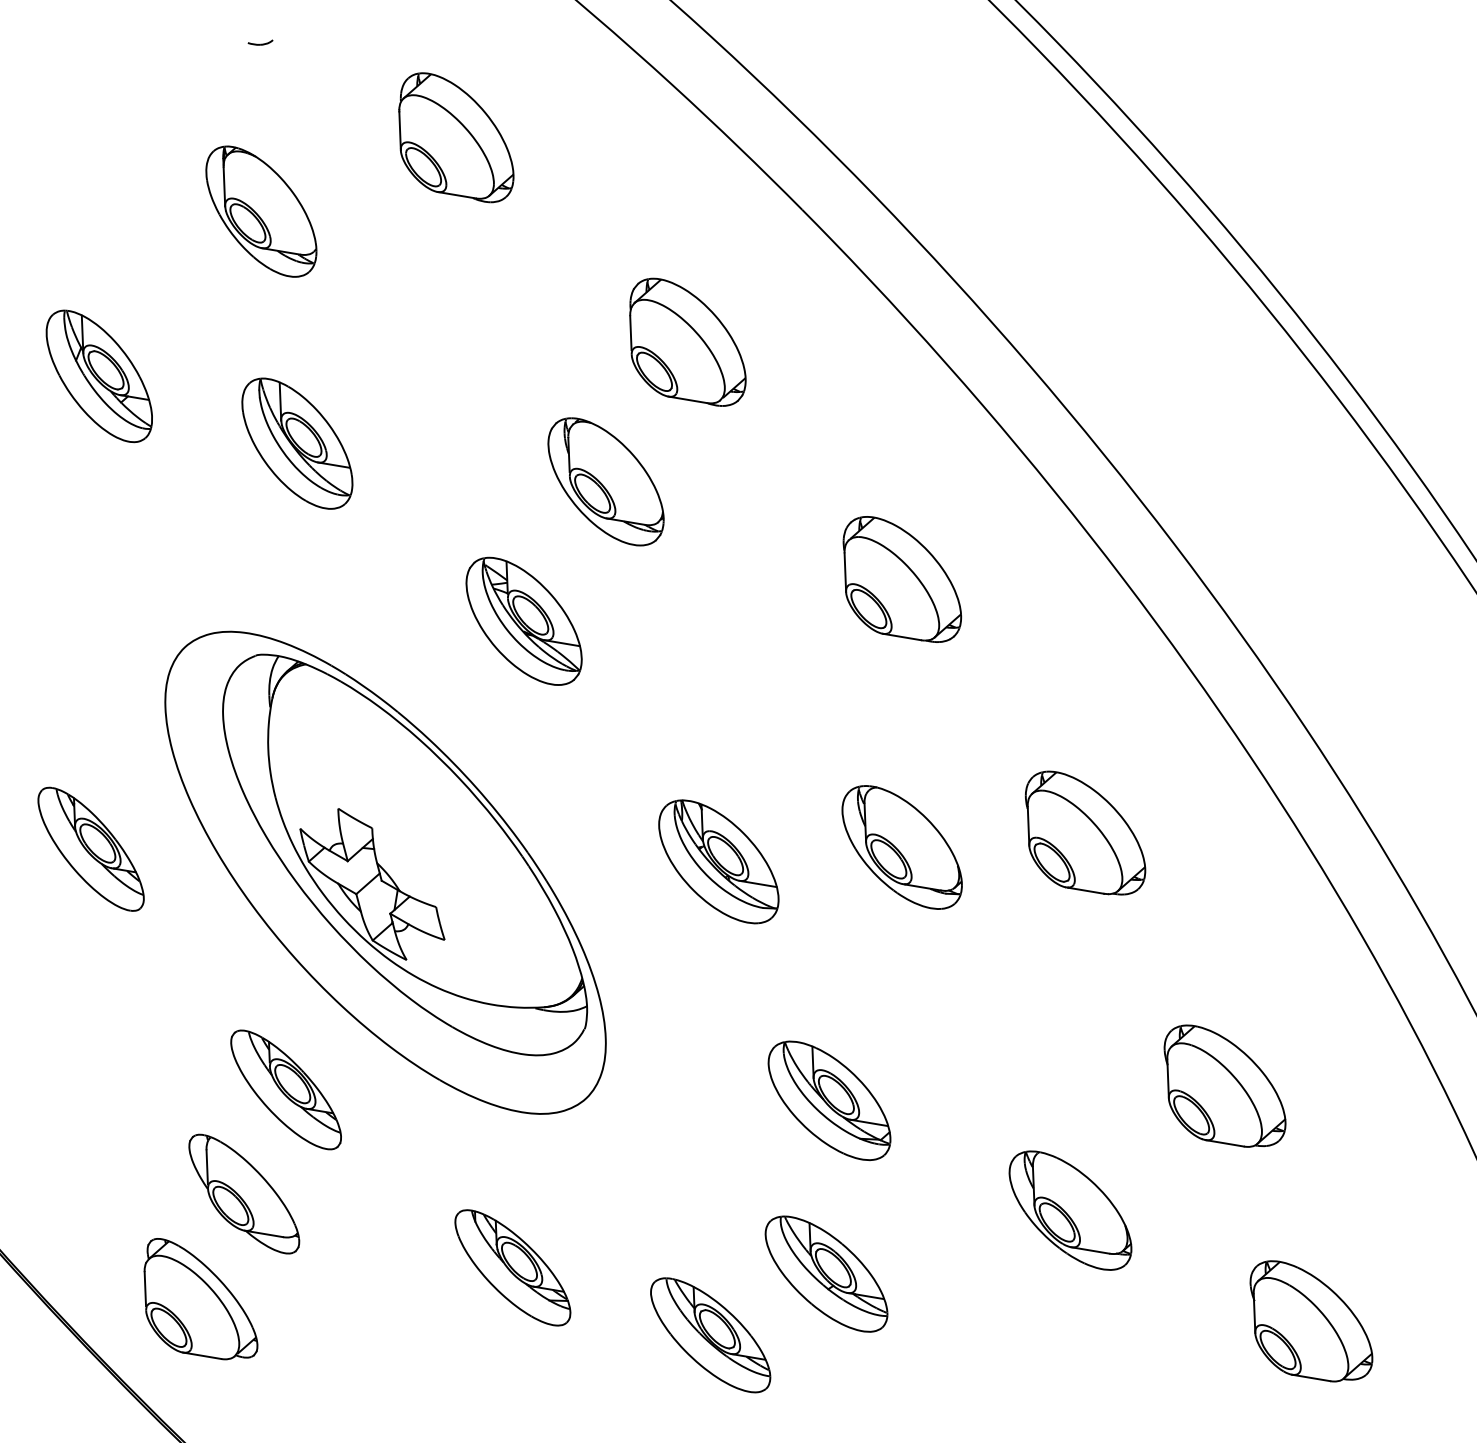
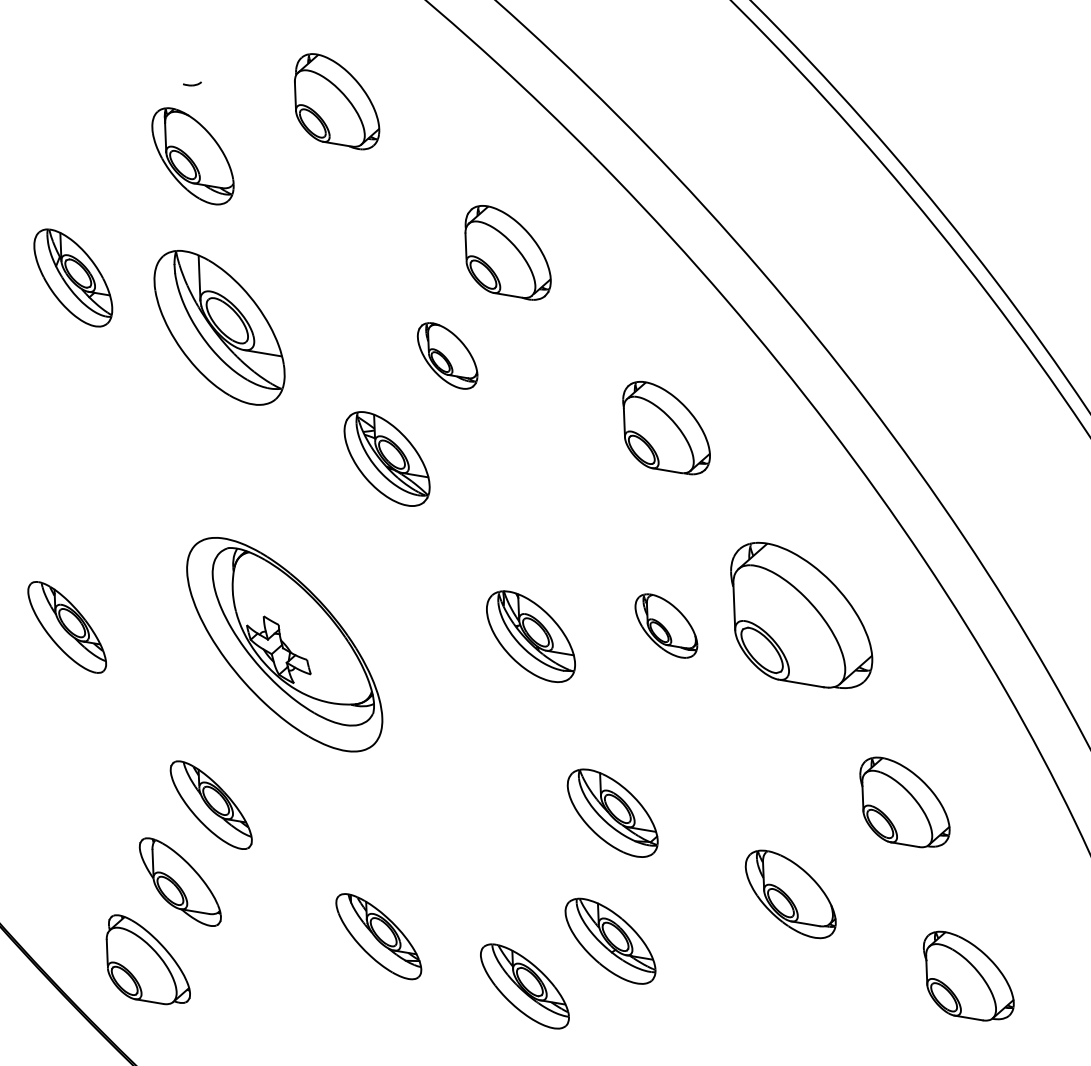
part: (260, 42) -> (192, 83), moved
part: (297, 443) -> (219, 327), size x1.6
part: (605, 481) -> (447, 355), size x0.7
part: (1085, 832) -> (801, 615), size x1.6
part: (901, 847) -> (665, 626), size x0.7
part: (385, 872) -> (284, 644), size x0.6

